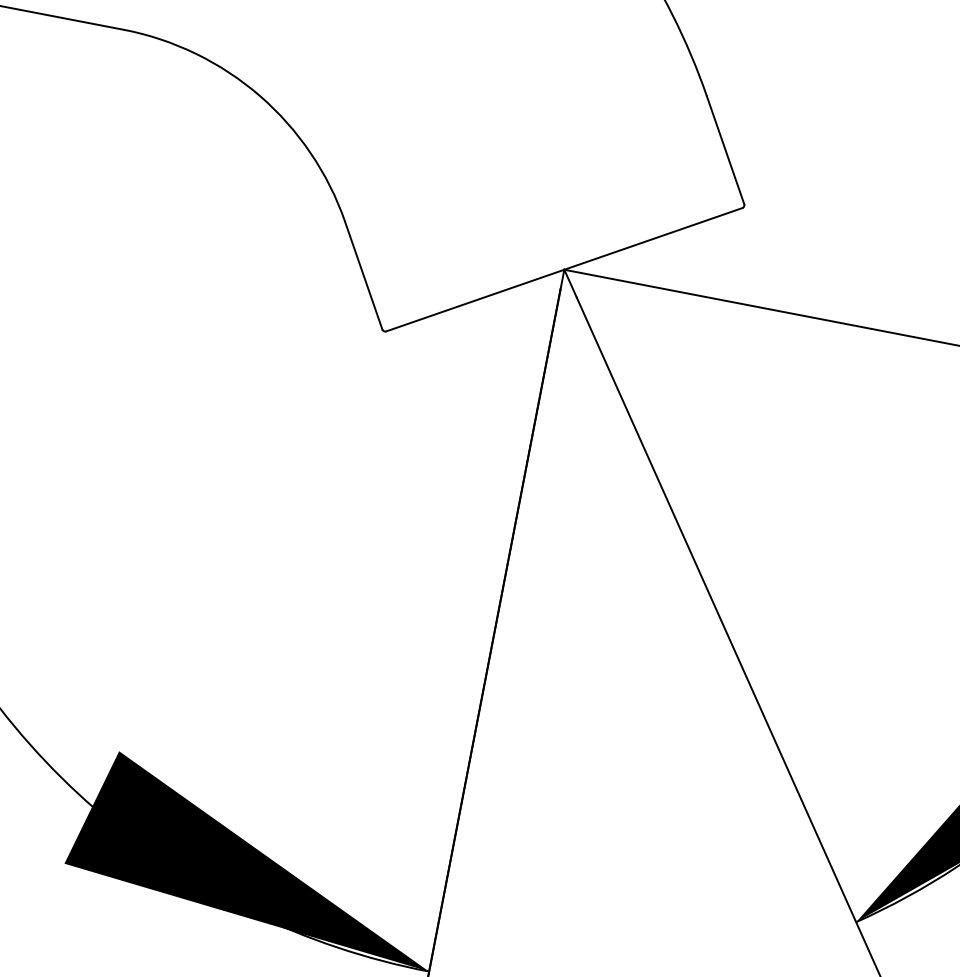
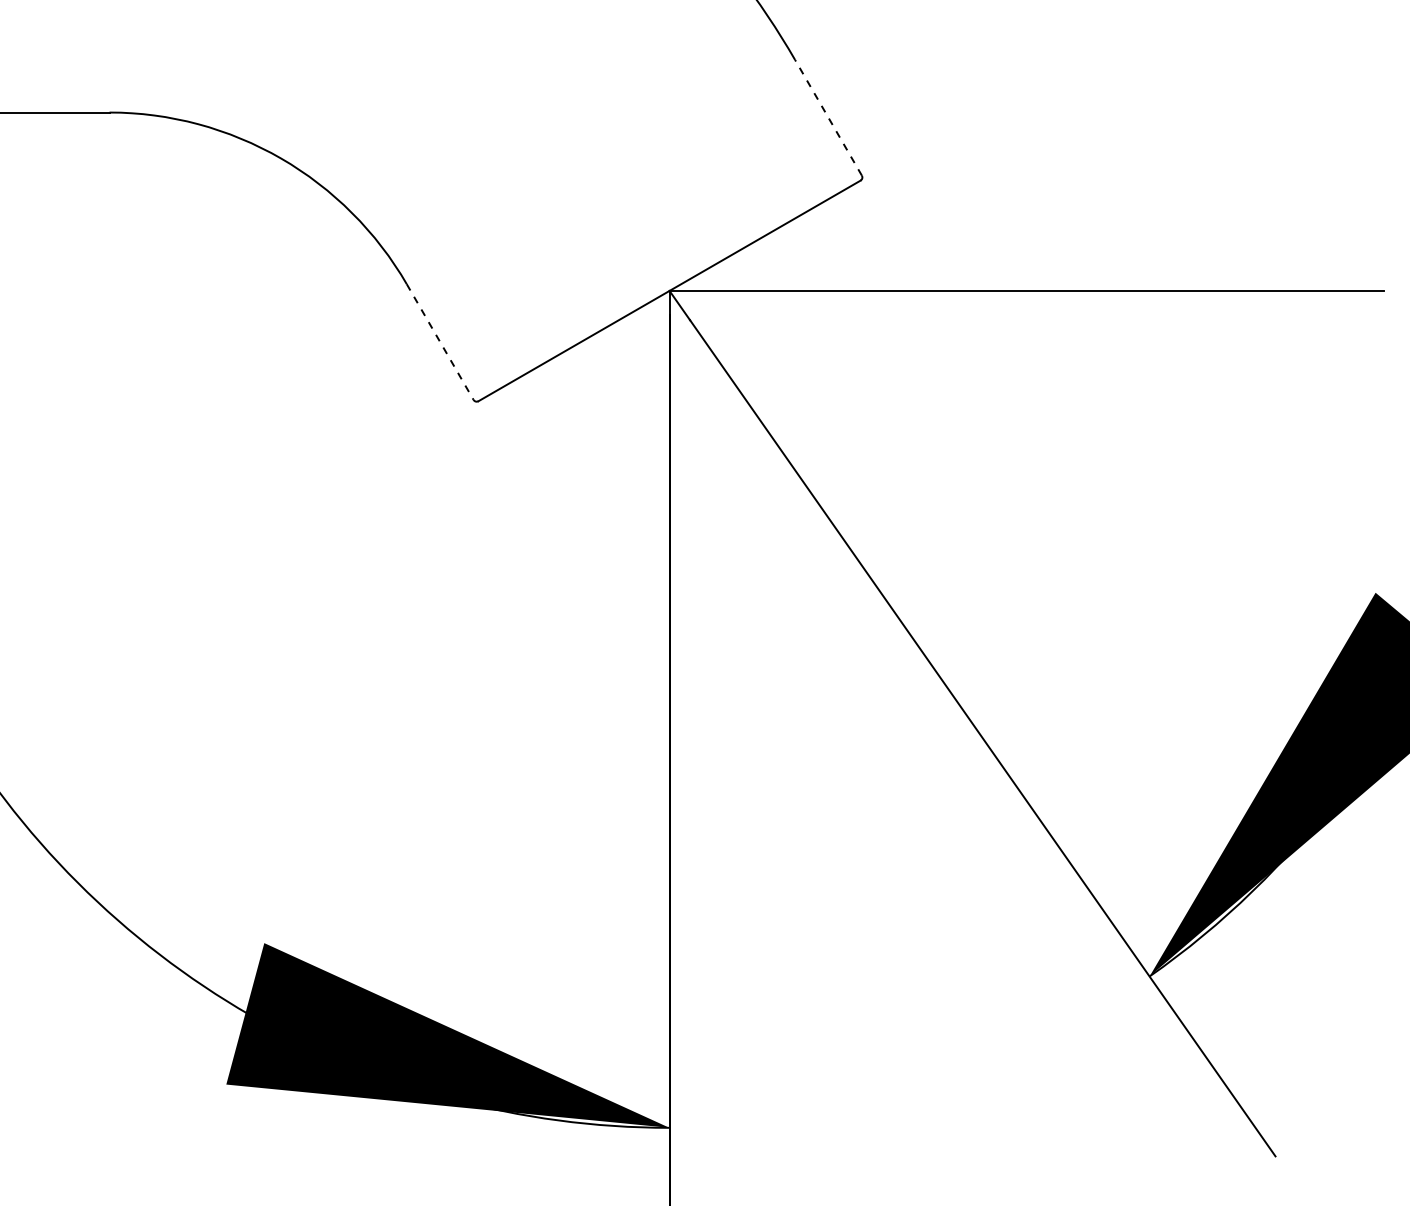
line: (725, 149) -> (828, 117), solid -> dashed
line: (363, 276) -> (440, 342), solid -> dashed

